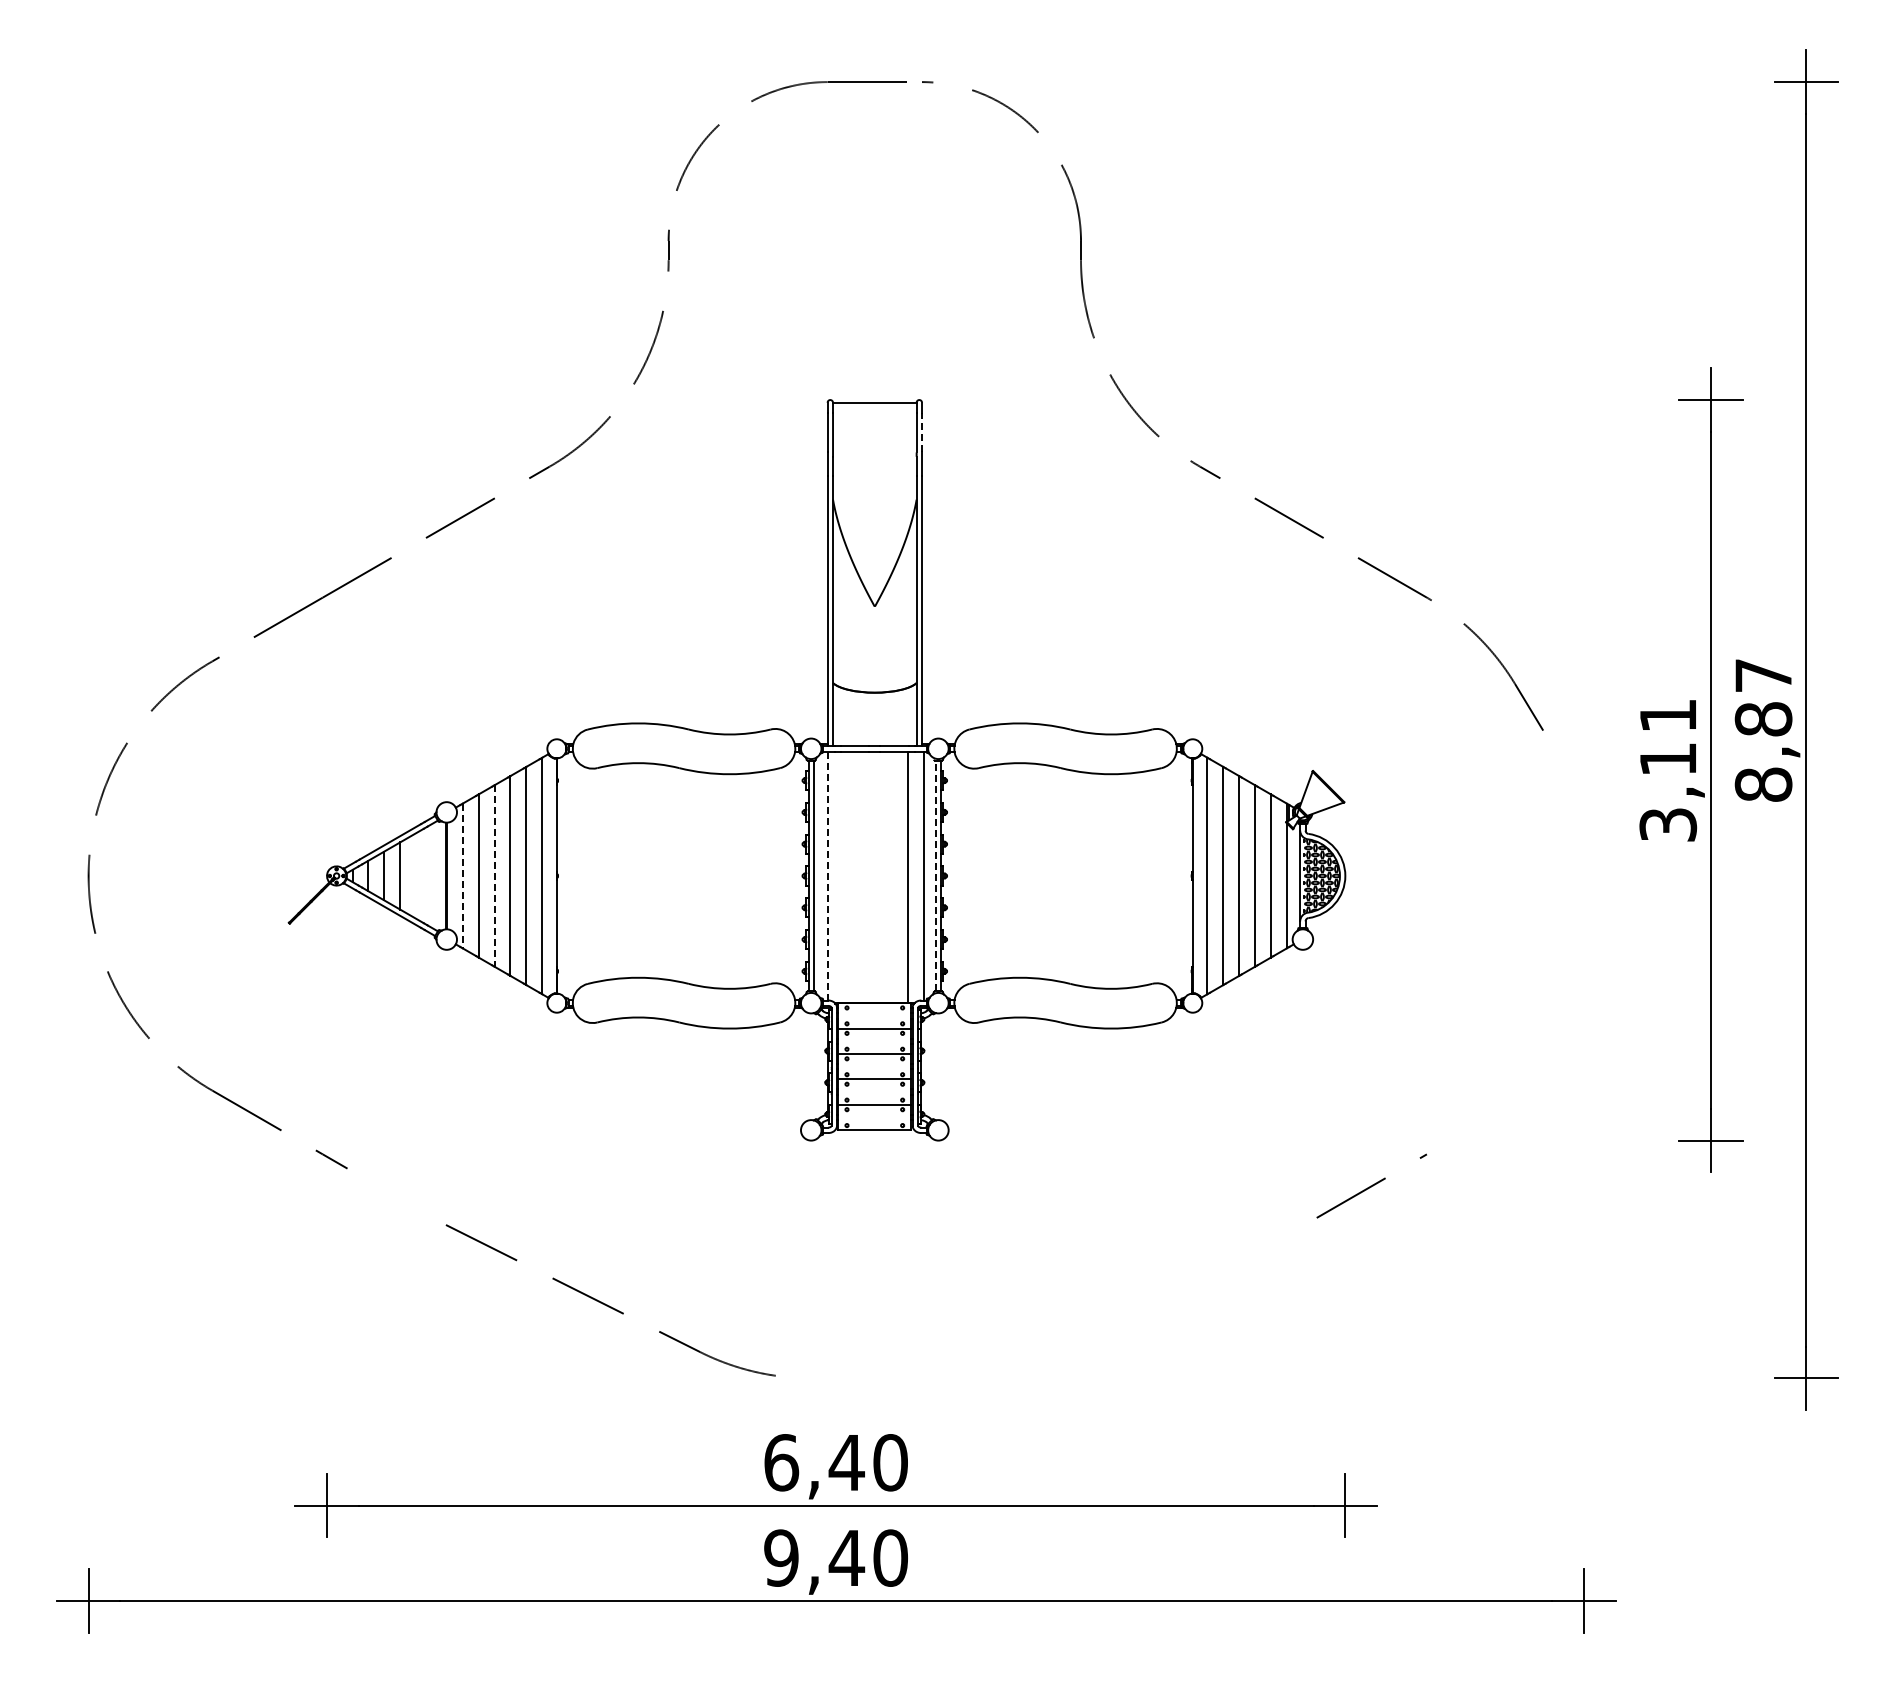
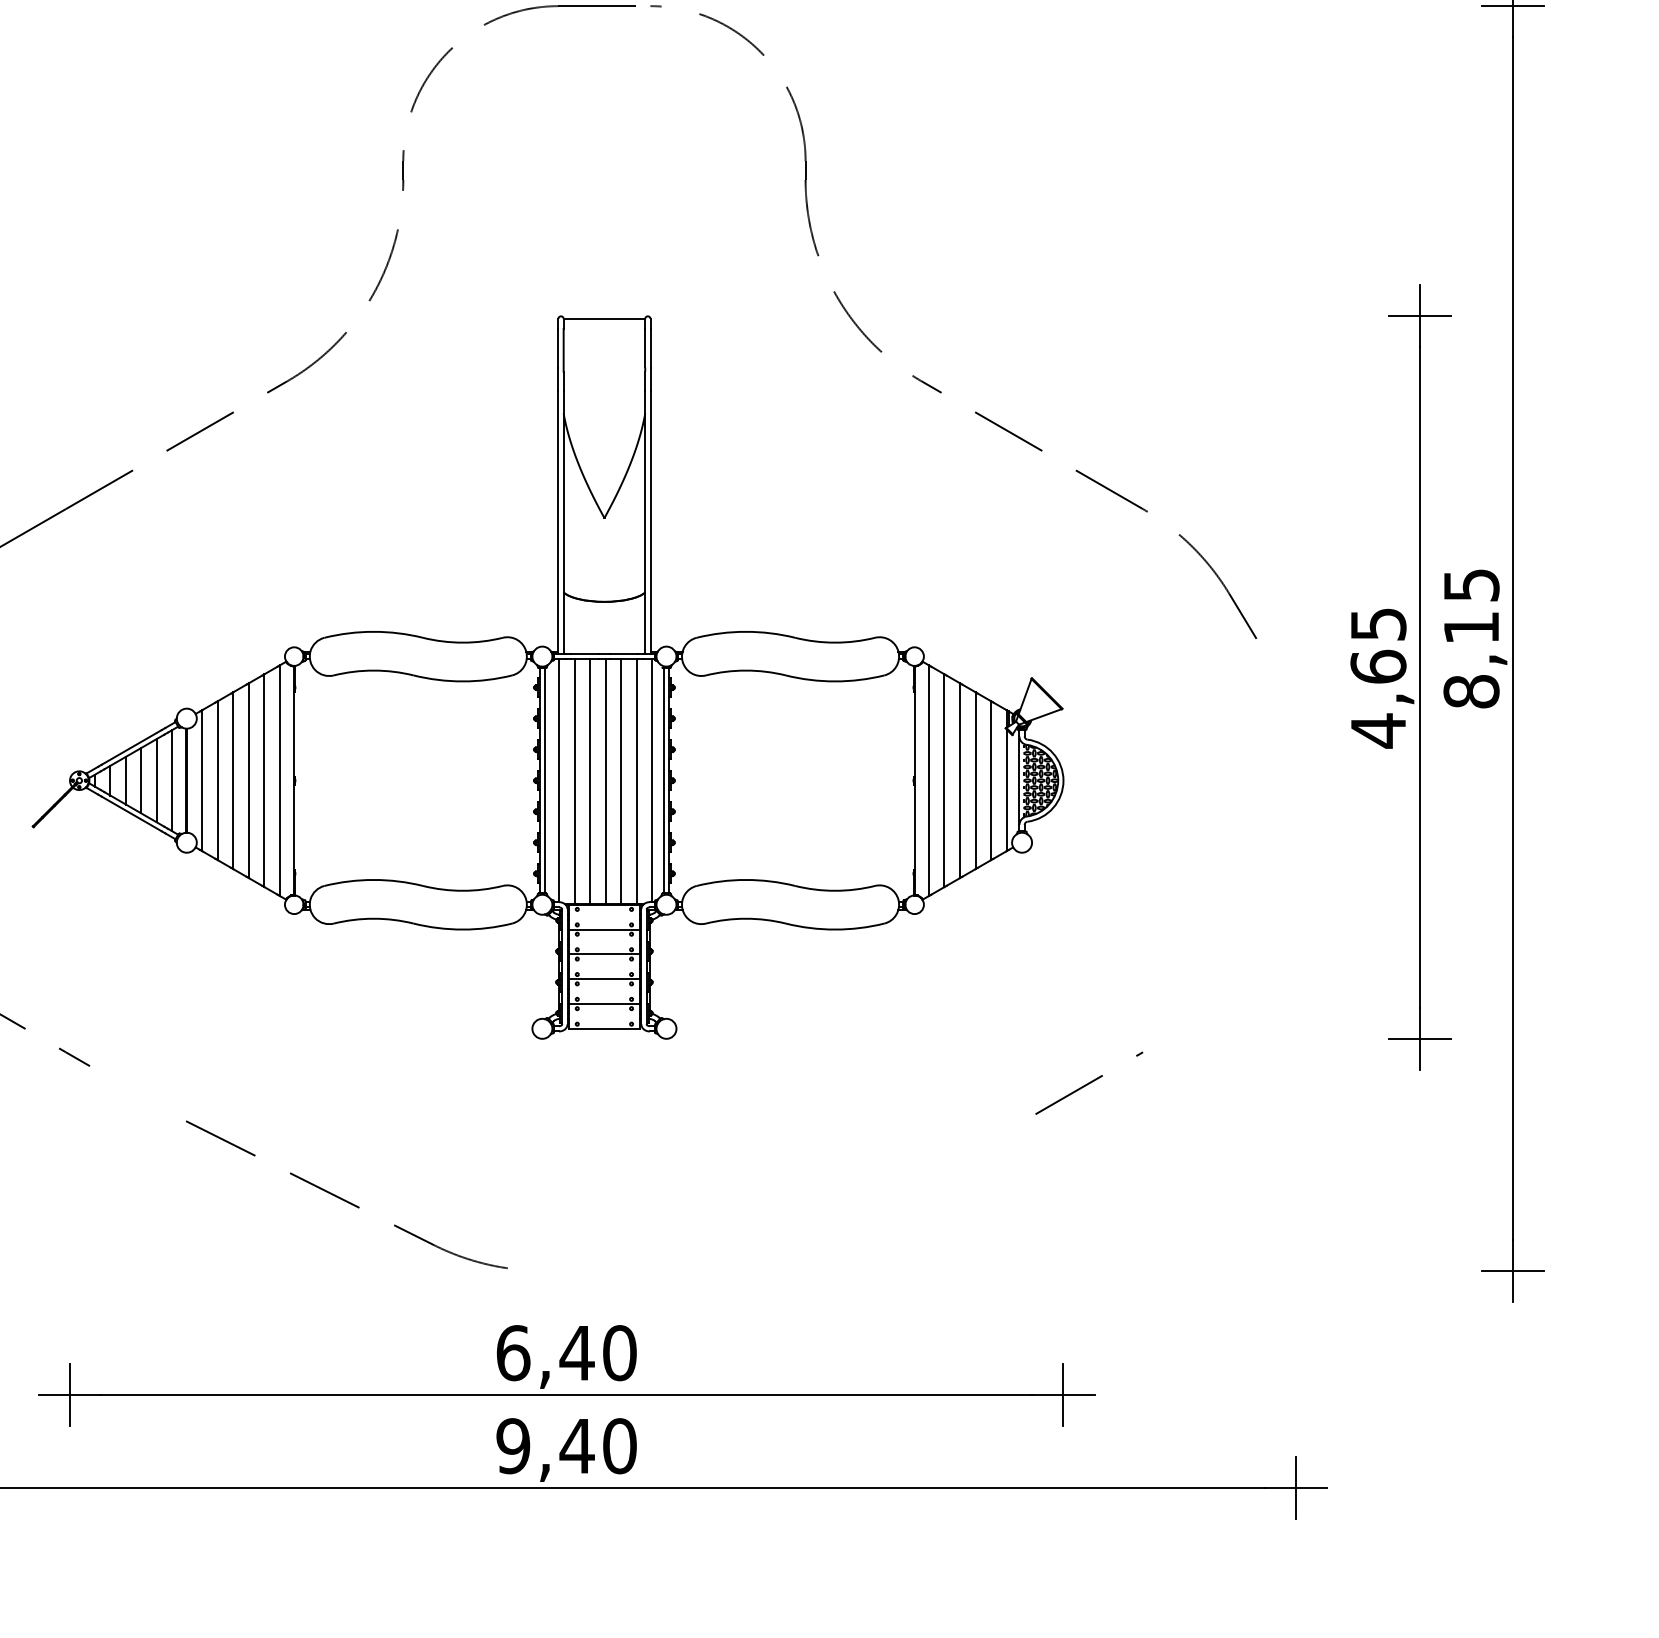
line: (922, 432) -> (650, 348), dashed -> solid
text: (1763, 697) -> (1471, 606), 8,87 -> 8,15
text: (1668, 771) -> (1378, 678), 3,11 -> 4,65
line: (416, 875) -> (157, 780), added
line: (432, 875) -> (172, 780), added
line: (935, 875) -> (663, 780), dashed -> solid
line: (462, 876) -> (202, 781), dashed -> solid
line: (494, 876) -> (233, 781), dashed -> solid
line: (828, 876) -> (559, 781), dashed -> solid
line: (844, 876) -> (574, 781), added
line: (860, 876) -> (590, 781), added
line: (876, 876) -> (606, 781), added
line: (891, 876) -> (620, 781), added

